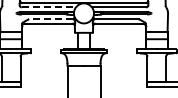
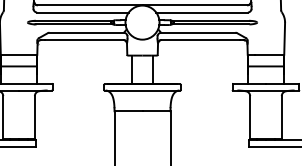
line: (49, 7) -> (84, 12), dashed -> solid
line: (51, 19) -> (87, 32), dashed -> solid

